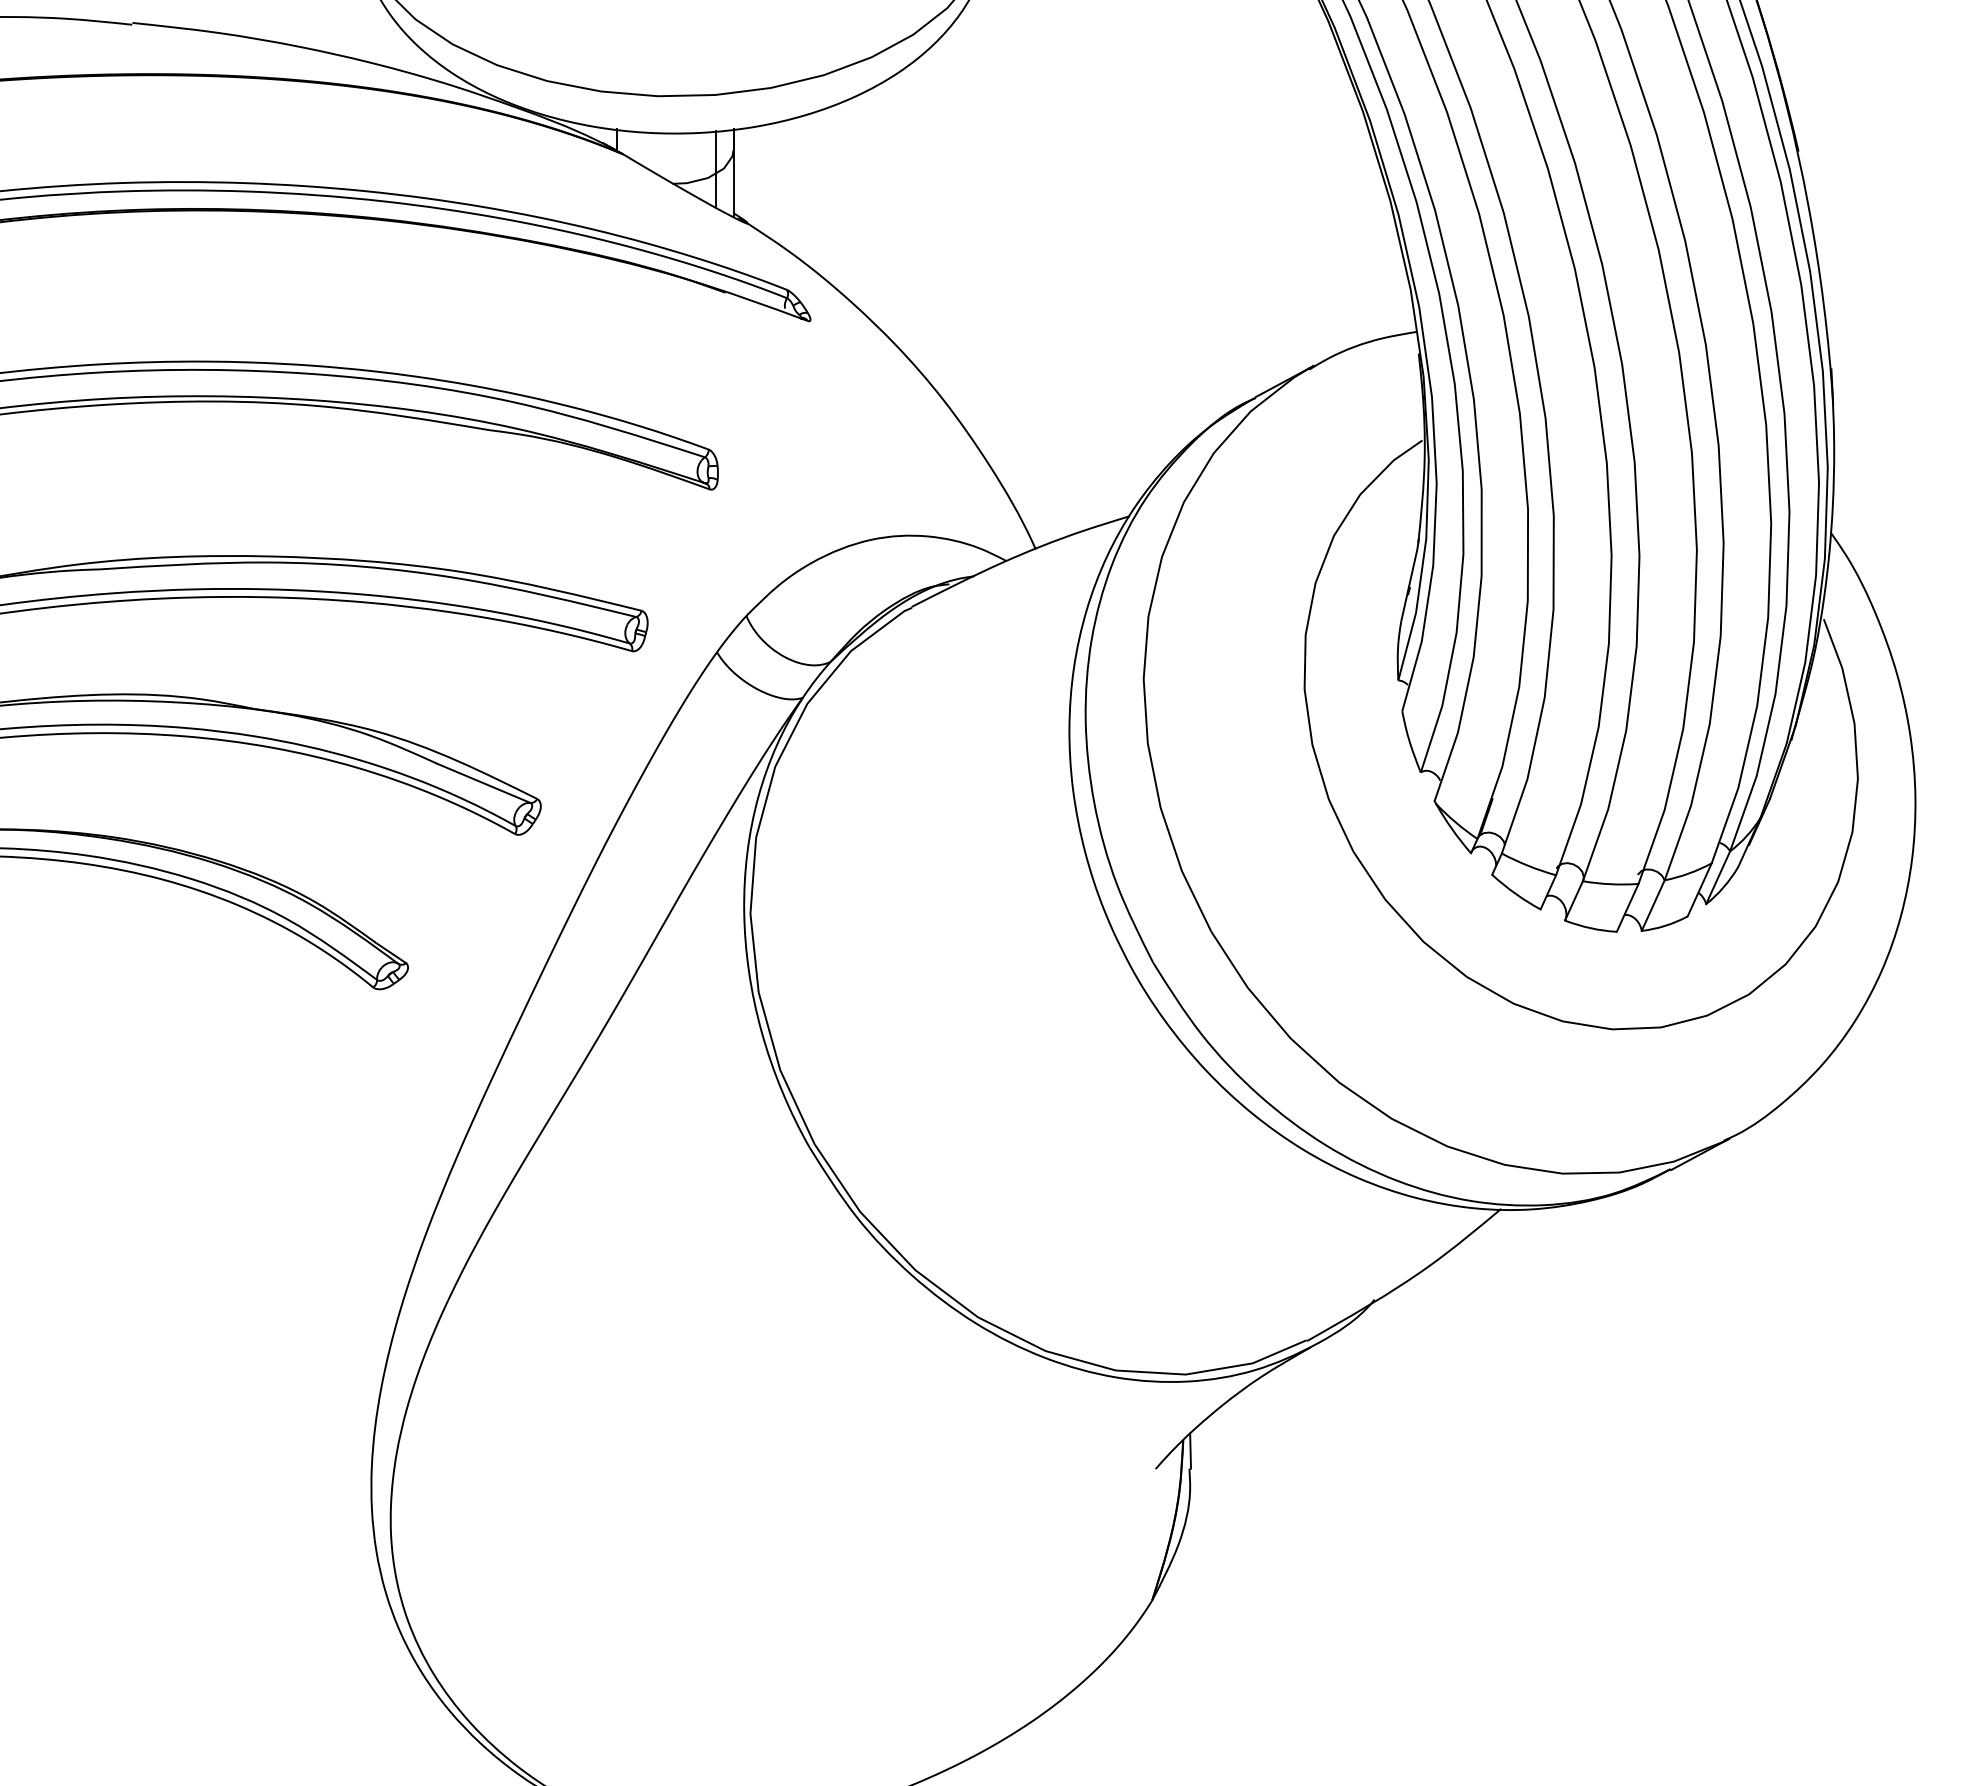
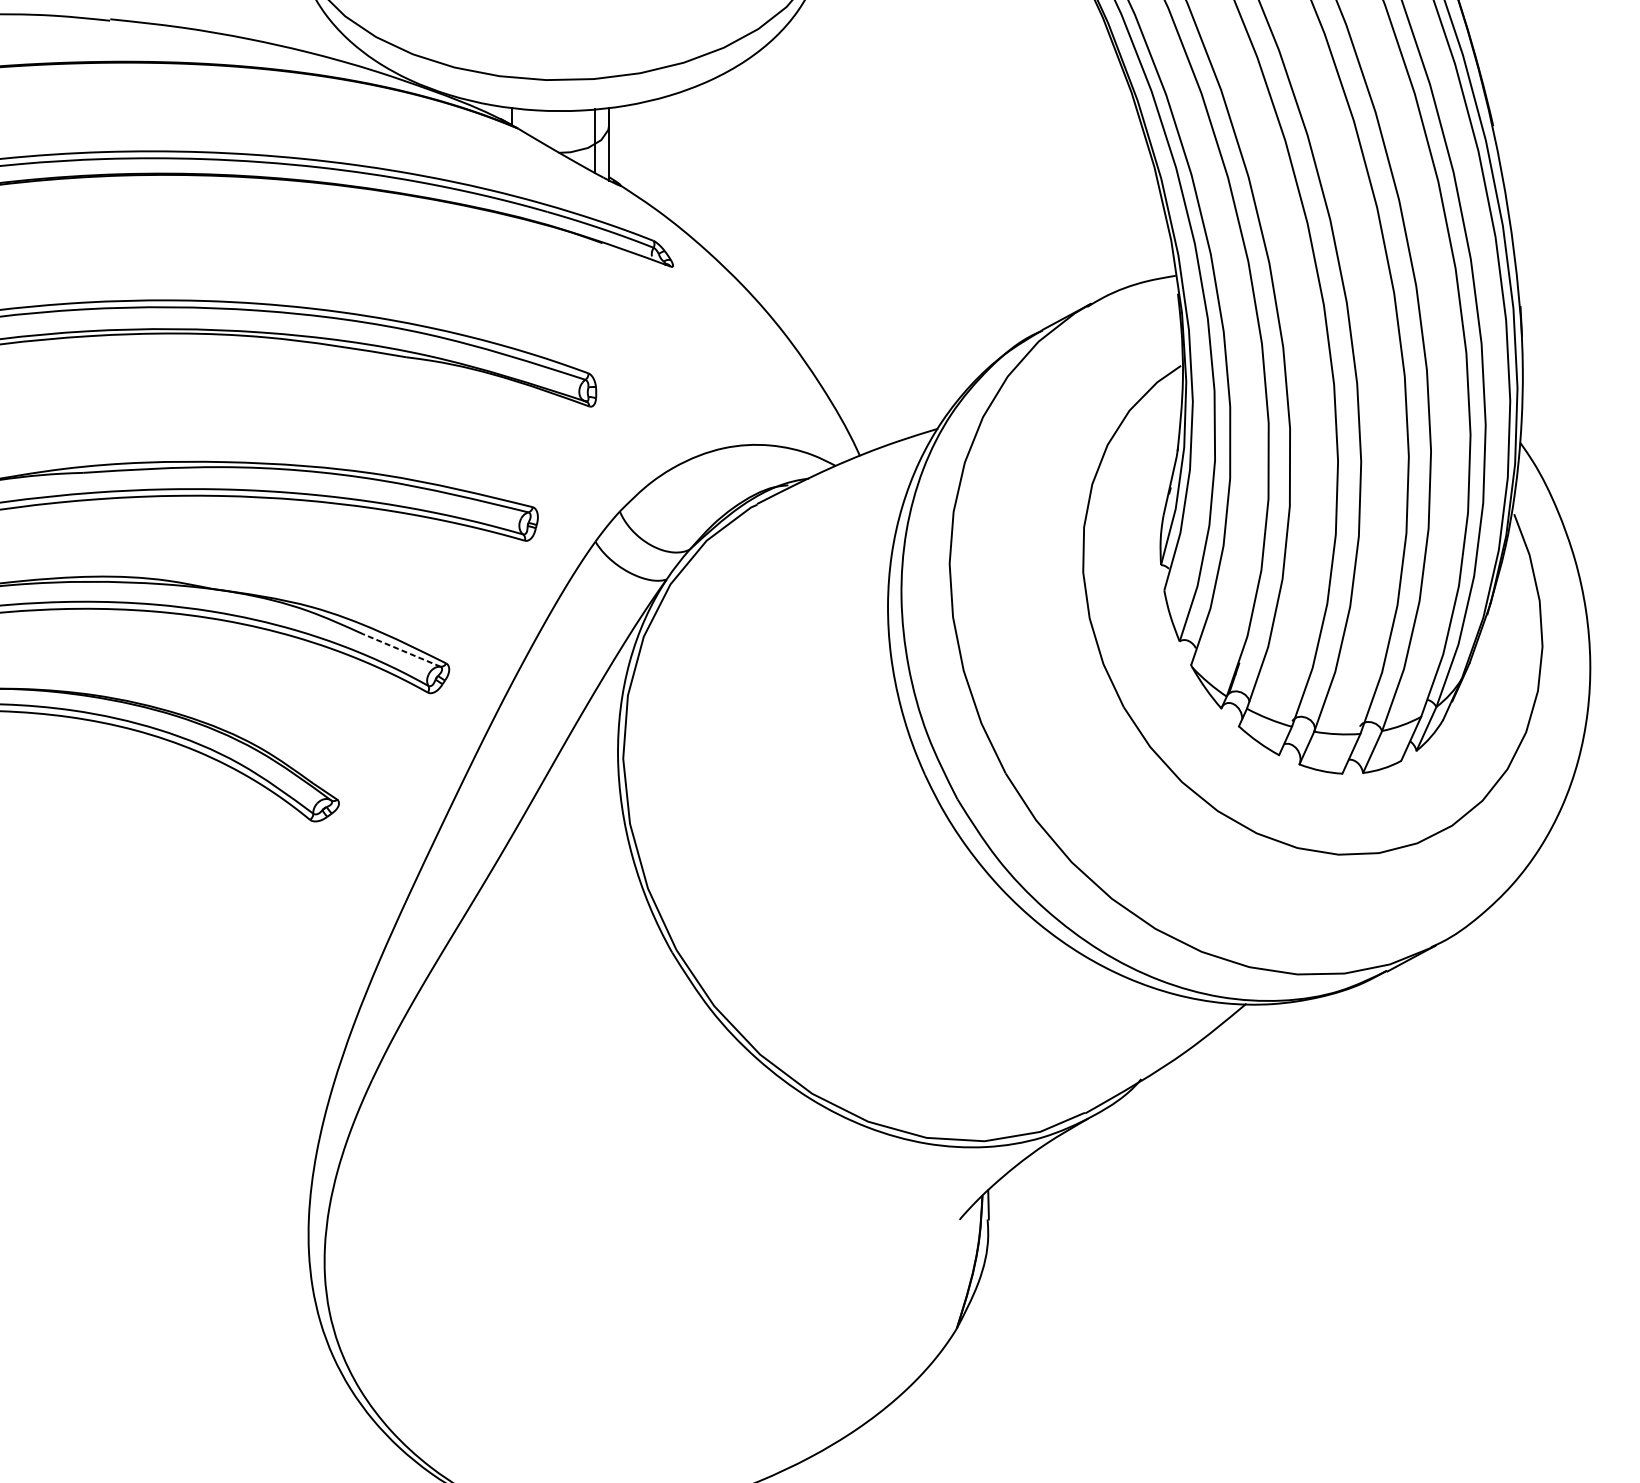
line: (483, 783) -> (401, 650), solid -> dashed

